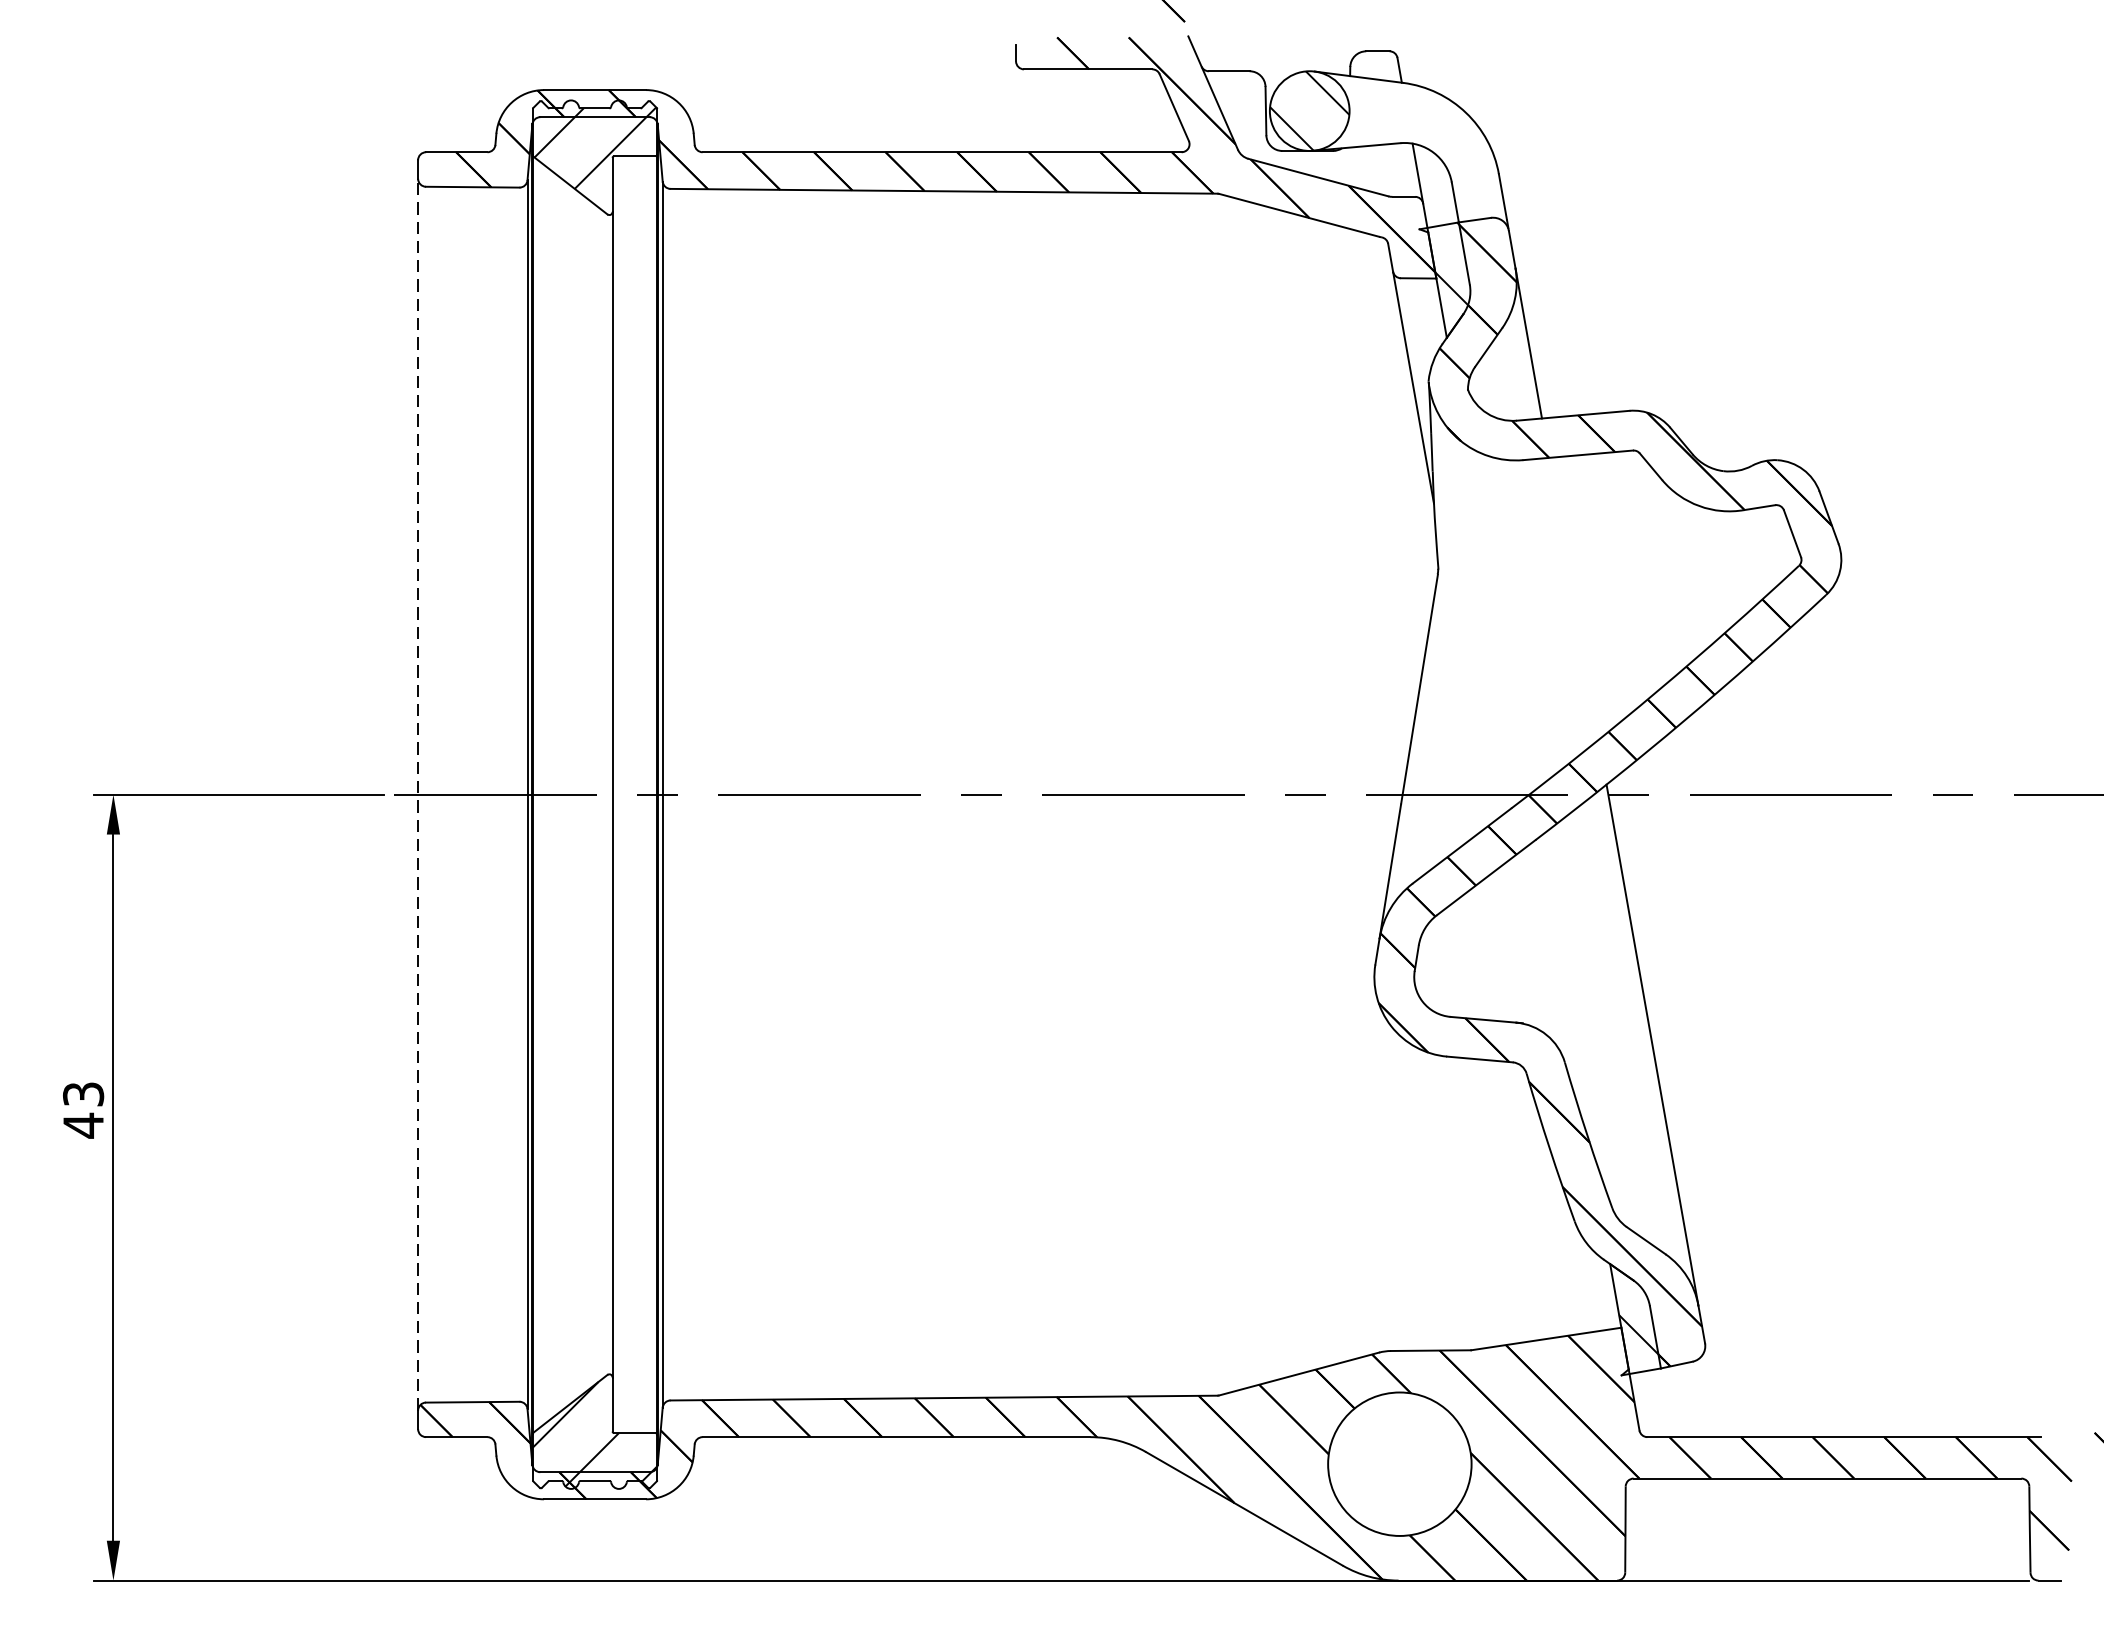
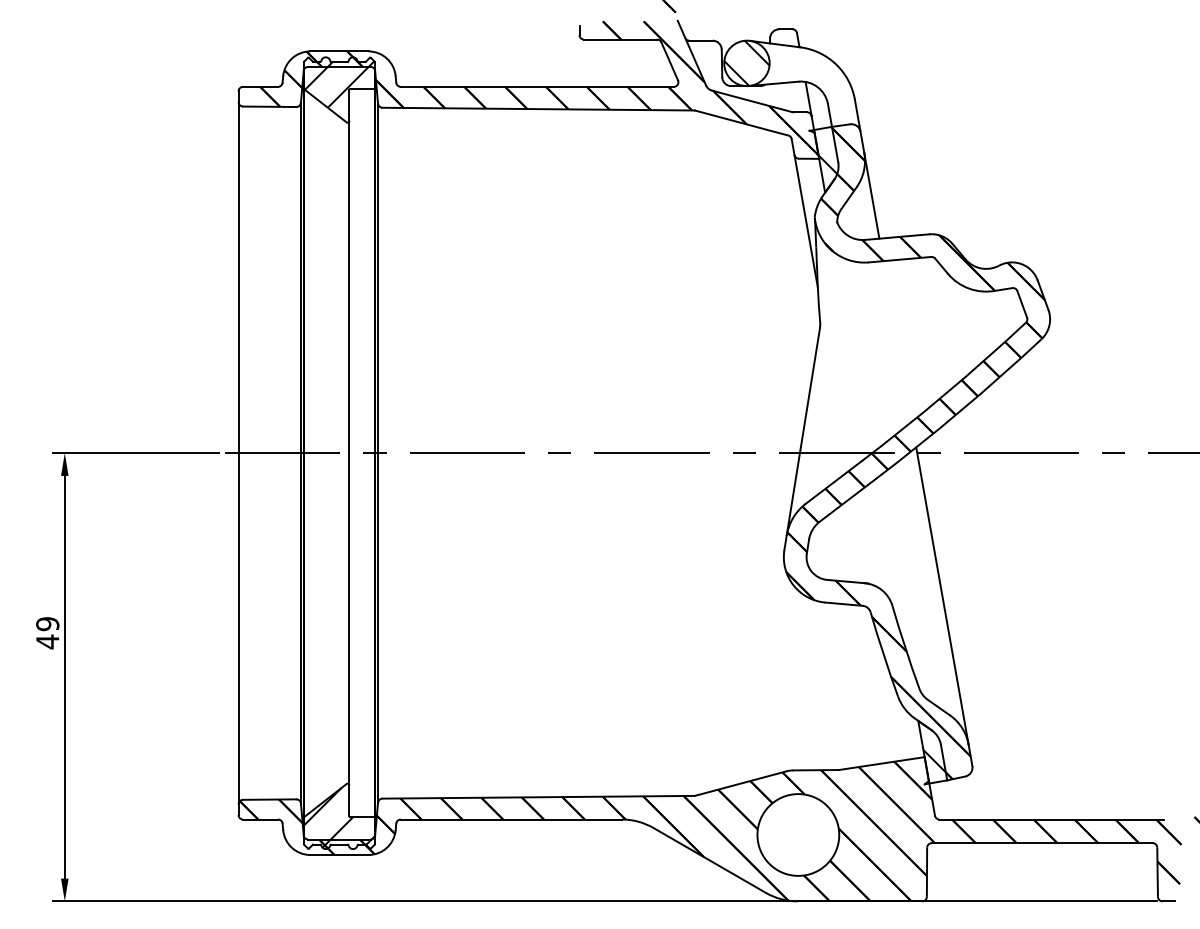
line: (418, 793) -> (238, 452), dashed -> solid
text: (83, 1095) -> (47, 624), 43 -> 49

